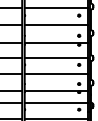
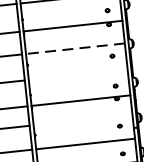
line: (56, 57) -> (75, 48), solid -> dashed
line: (55, 74) -> (76, 75), removed
line: (55, 103) -> (81, 120), removed

